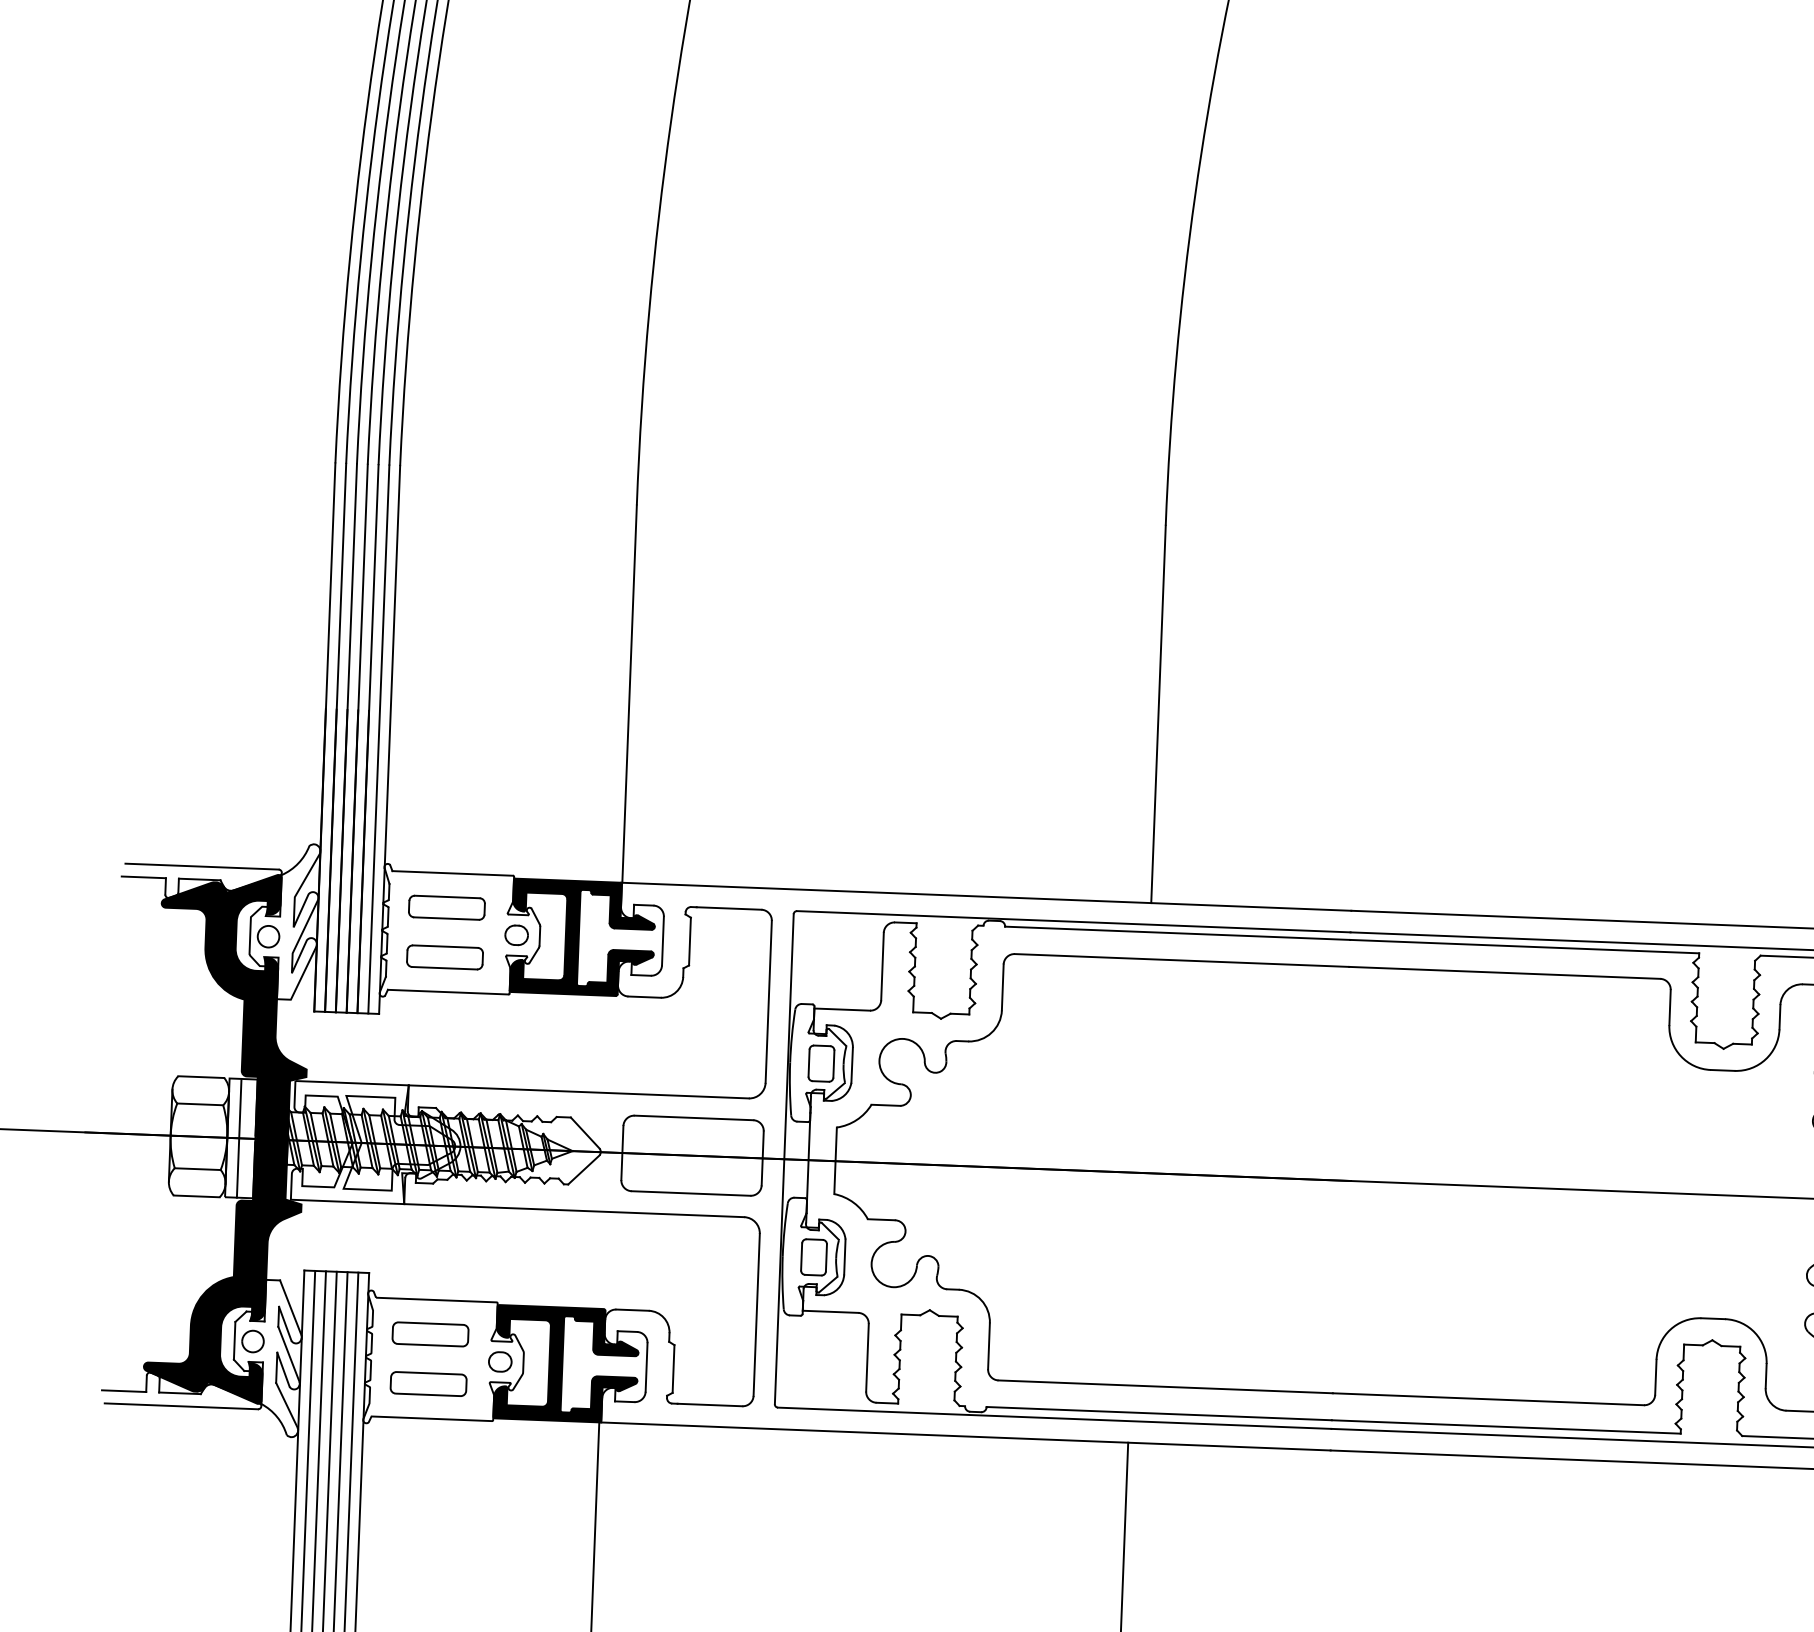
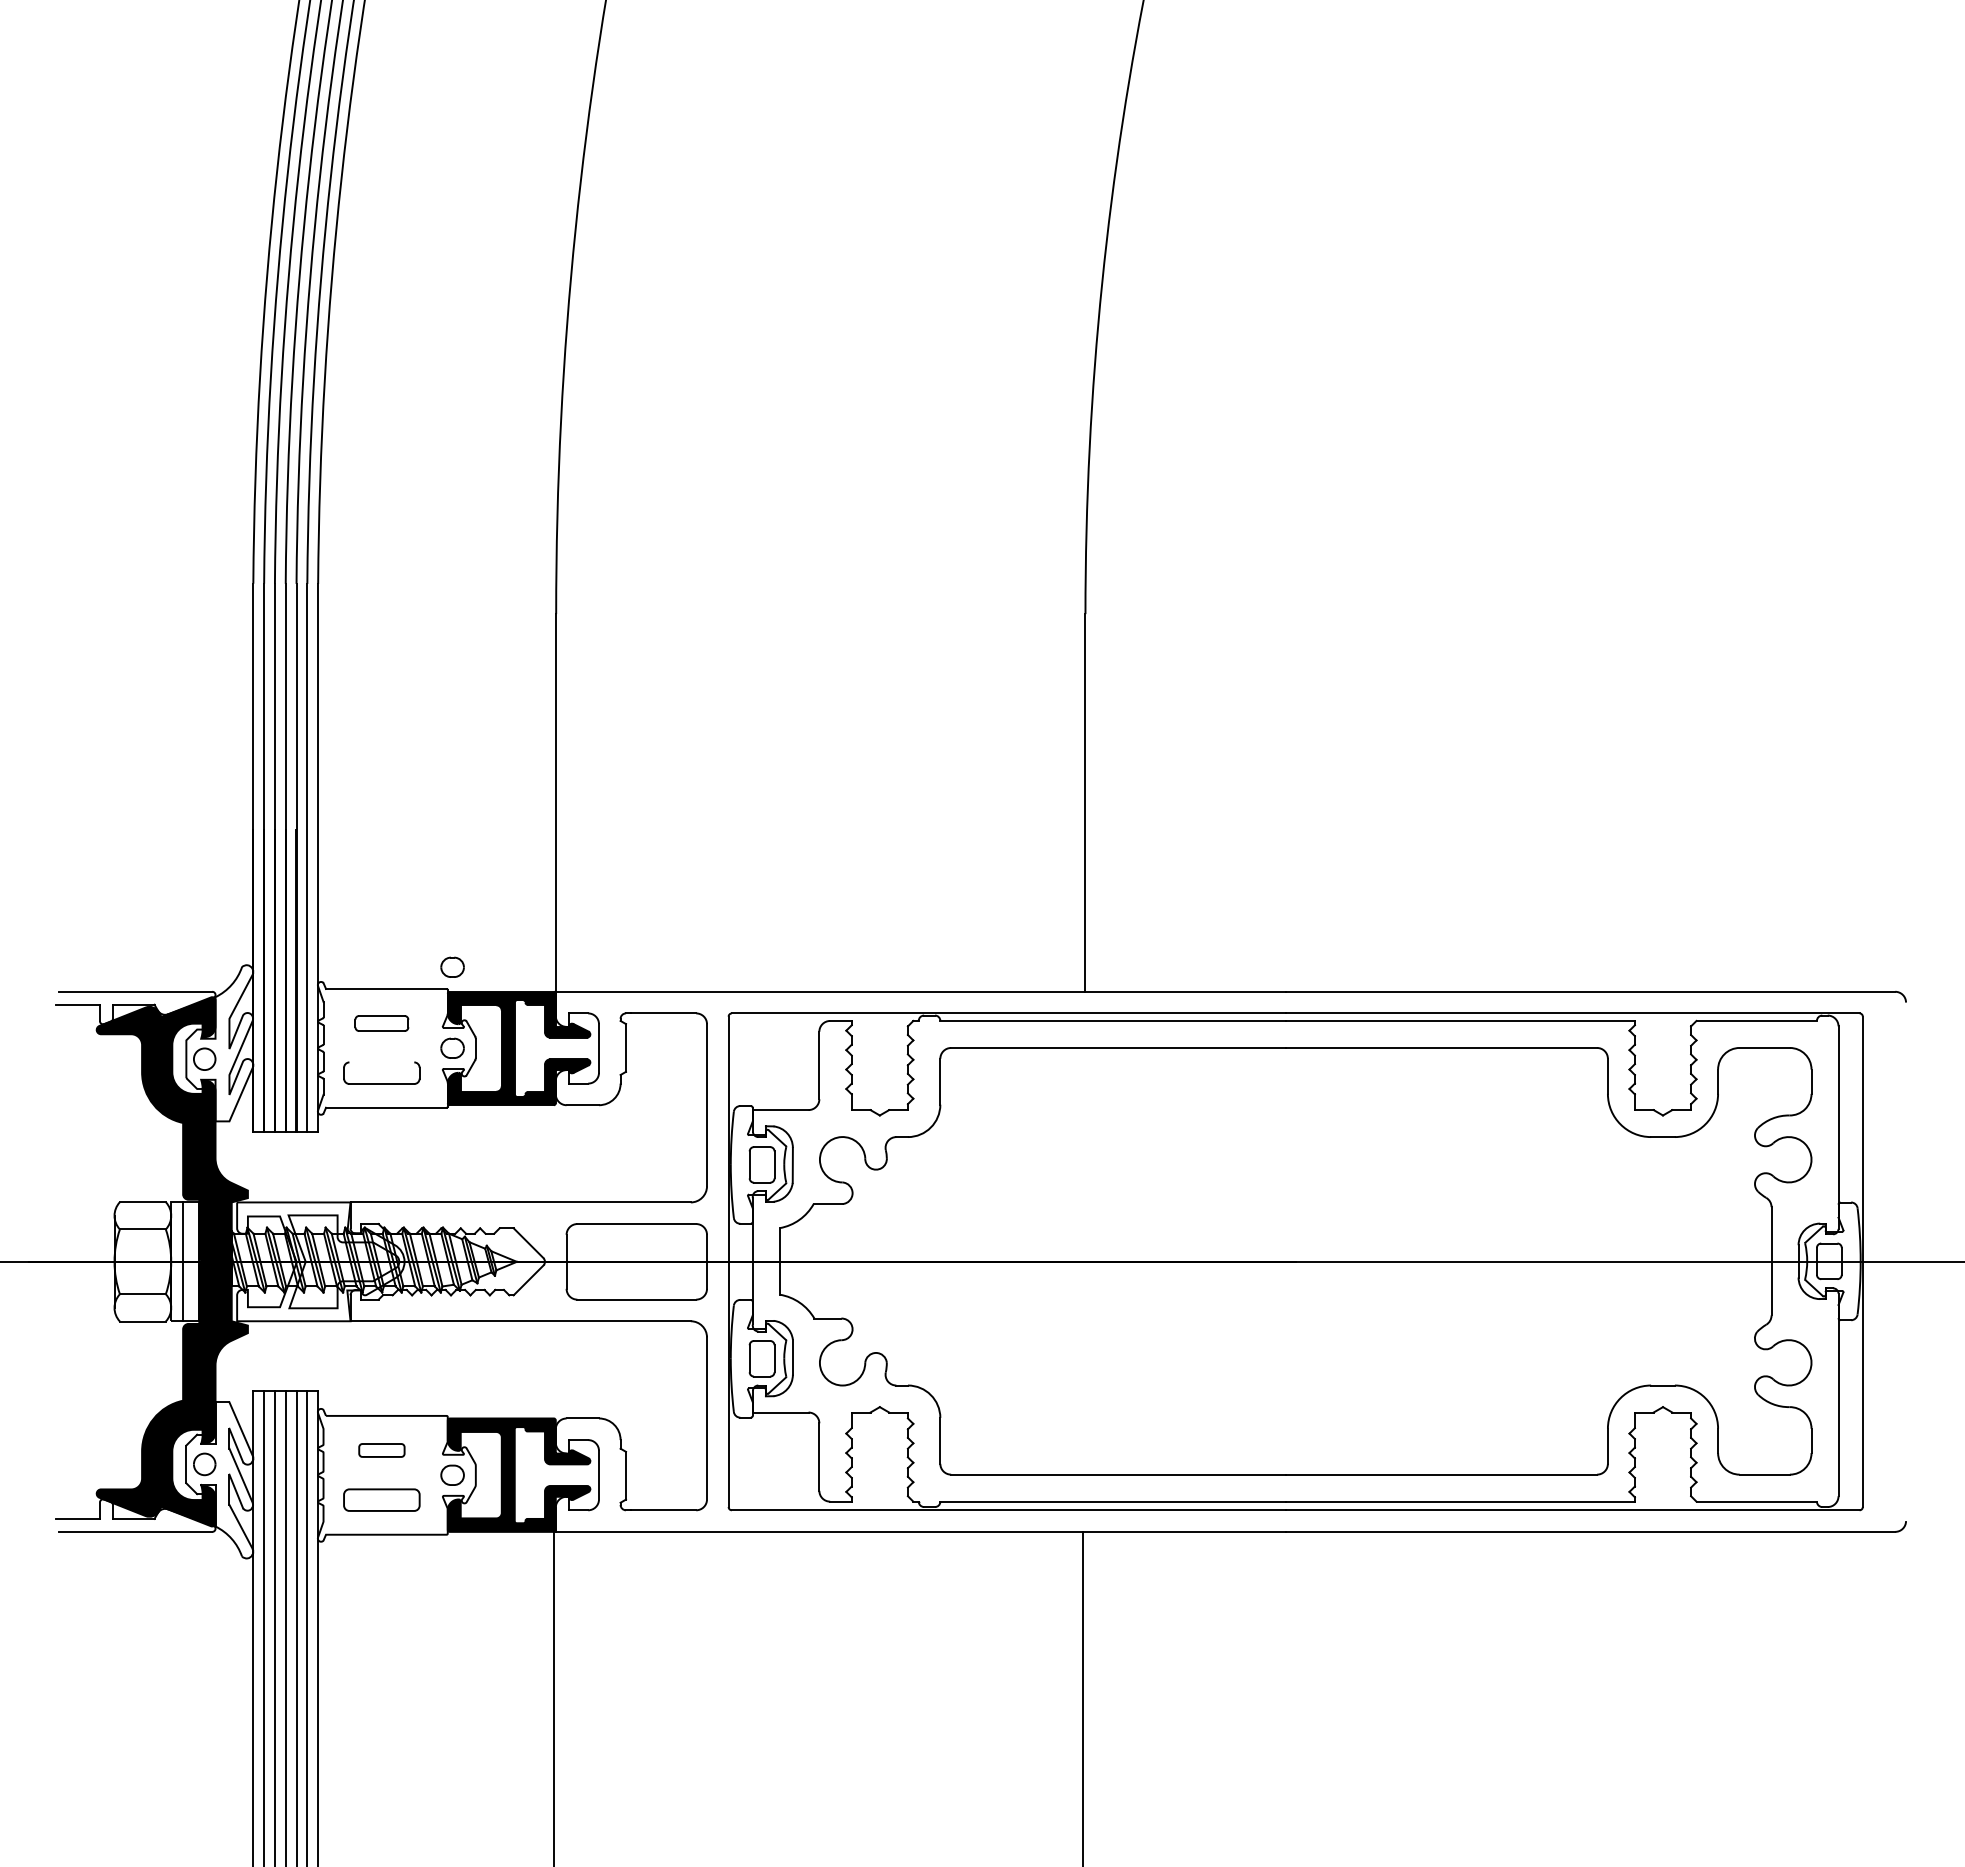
part: (519, 853) -> (452, 966), added
part: (446, 907) -> (381, 1023), size x0.7
line: (445, 946) -> (381, 1062), removed
part: (430, 1334) -> (381, 1450), size x0.6

